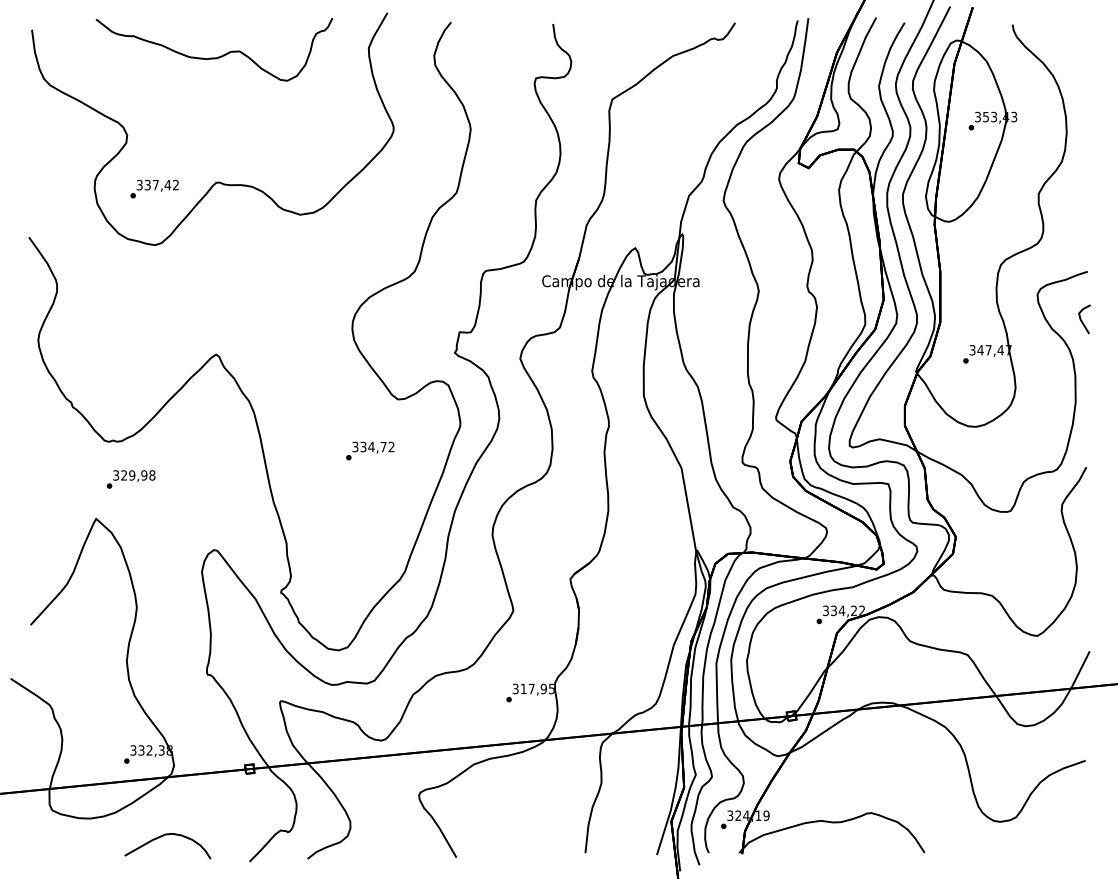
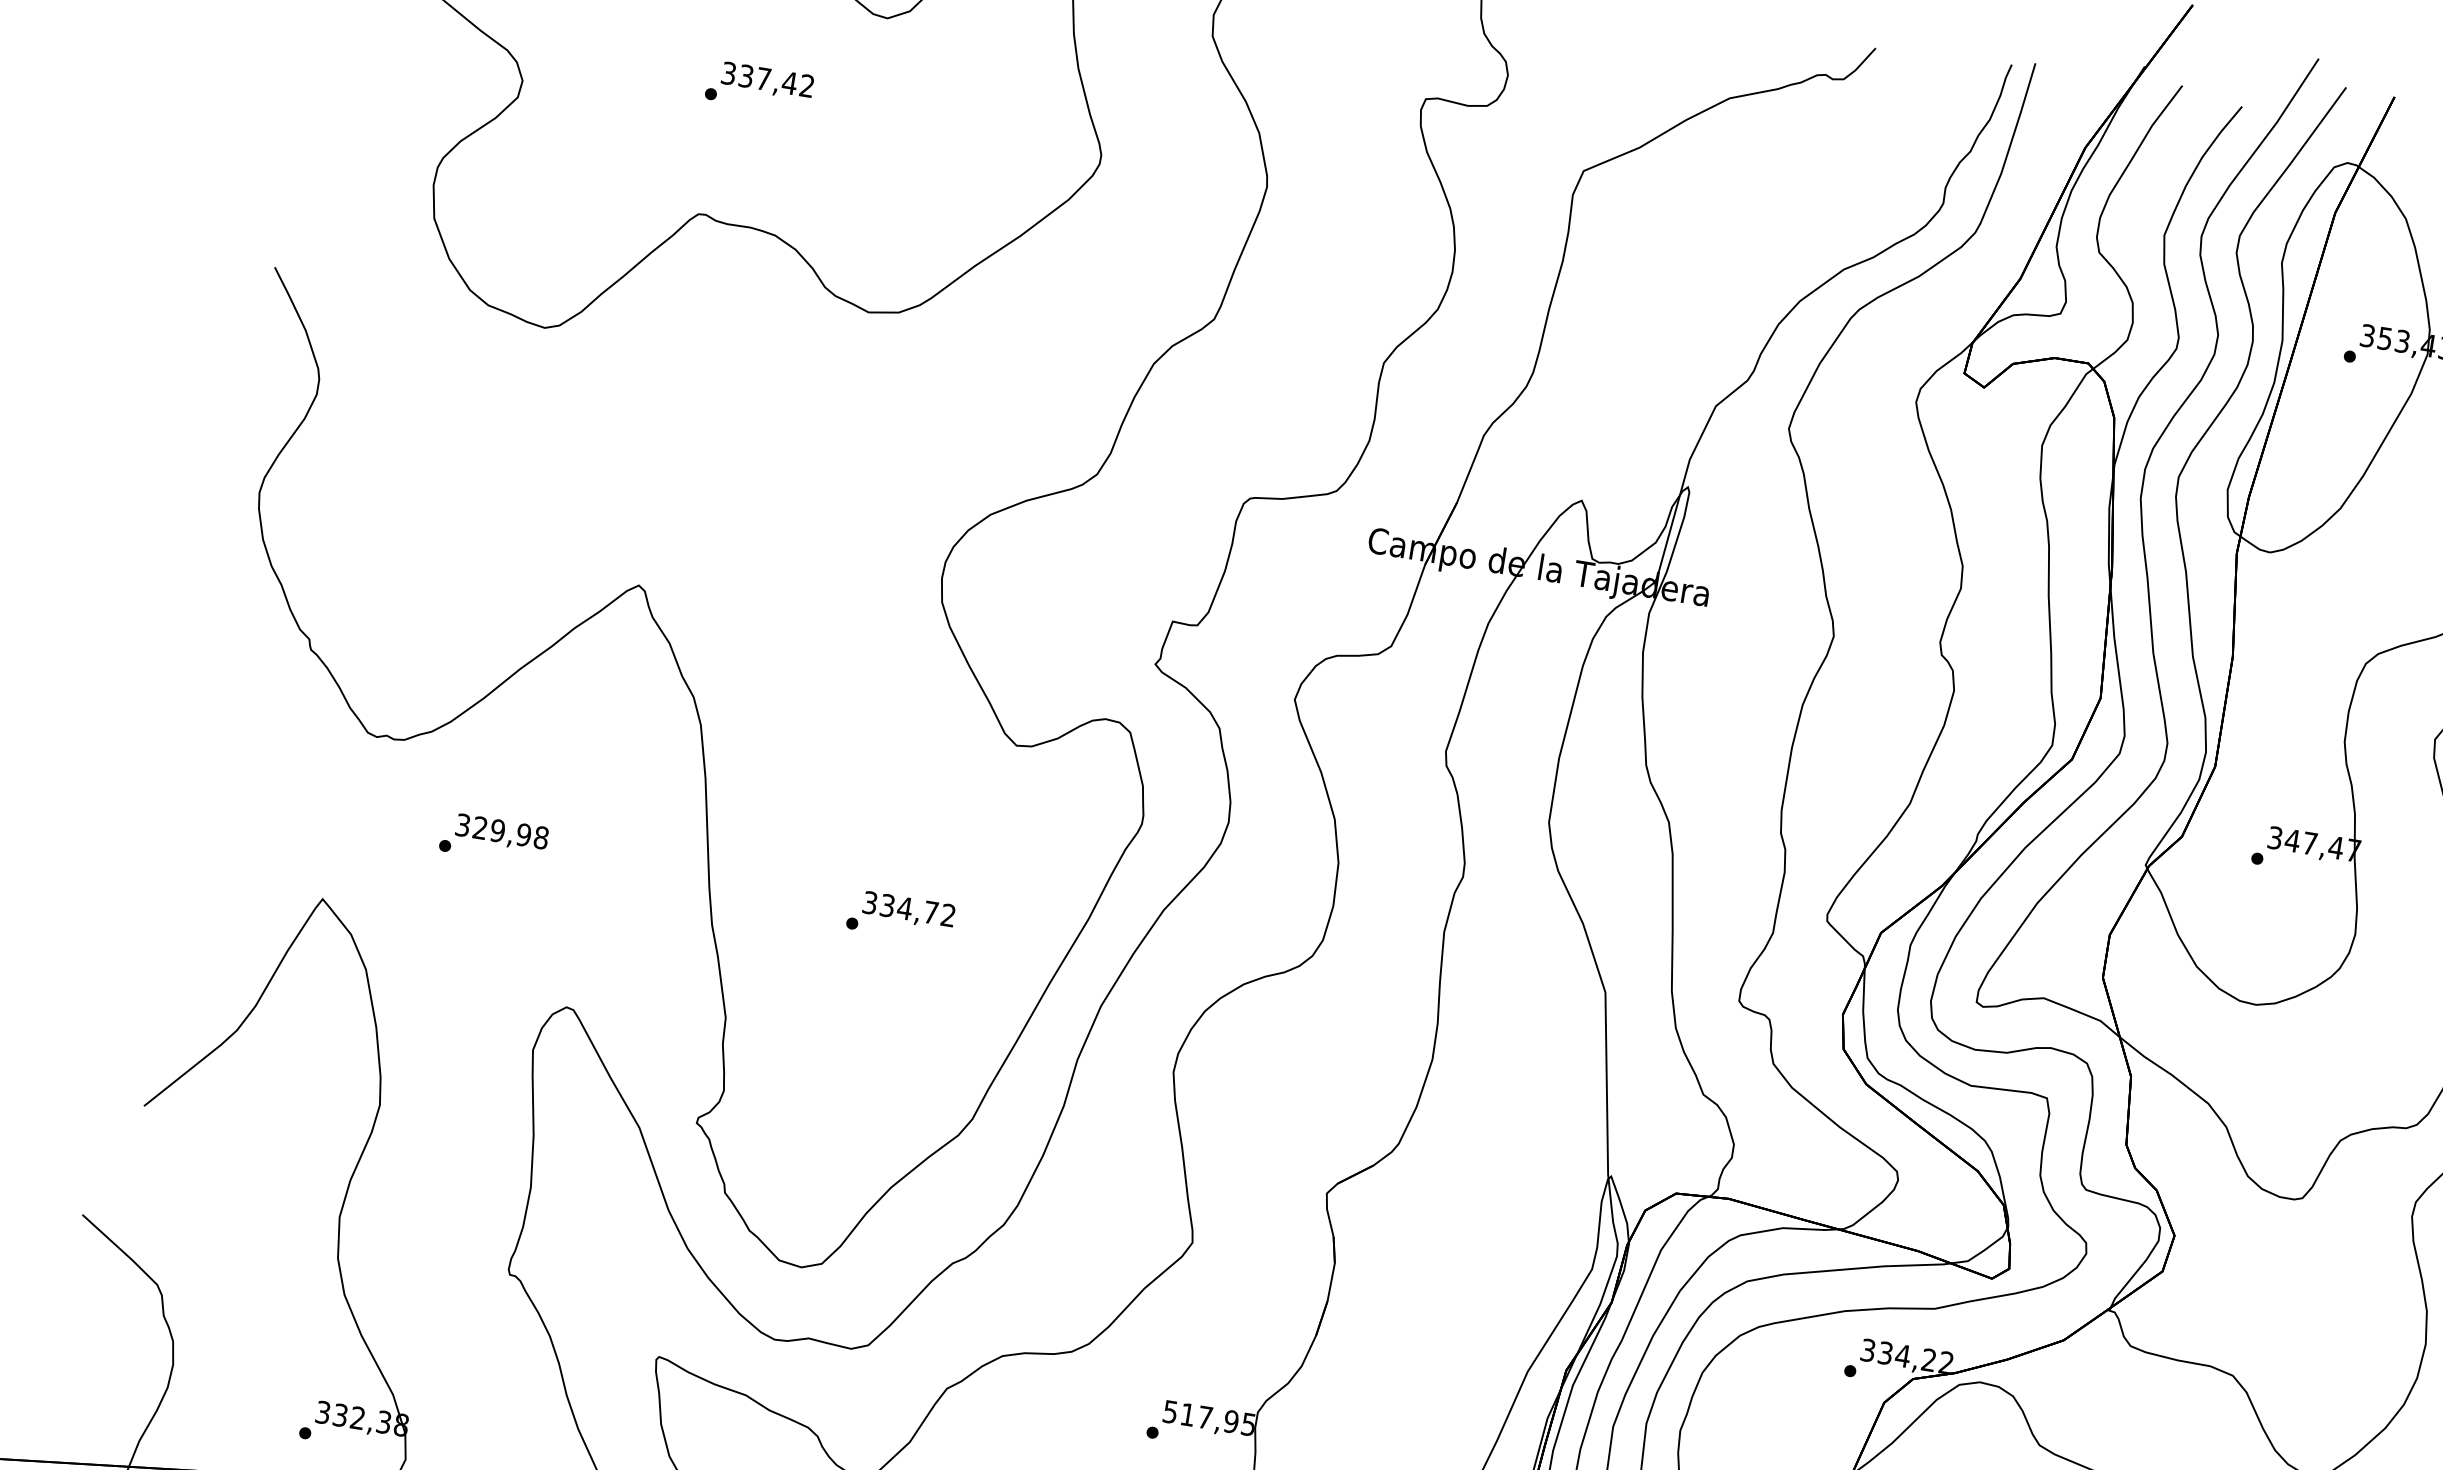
text: (154, 188) -> (759, 85), moved
text: (370, 450) -> (901, 915), moved
text: (130, 479) -> (492, 838), moved
text: (515, 688) -> (1170, 1410), 317,95 -> 517,95

